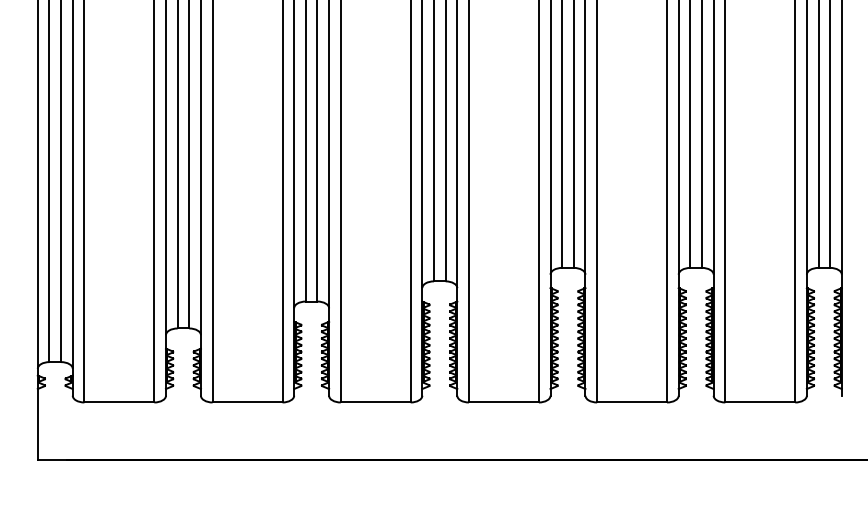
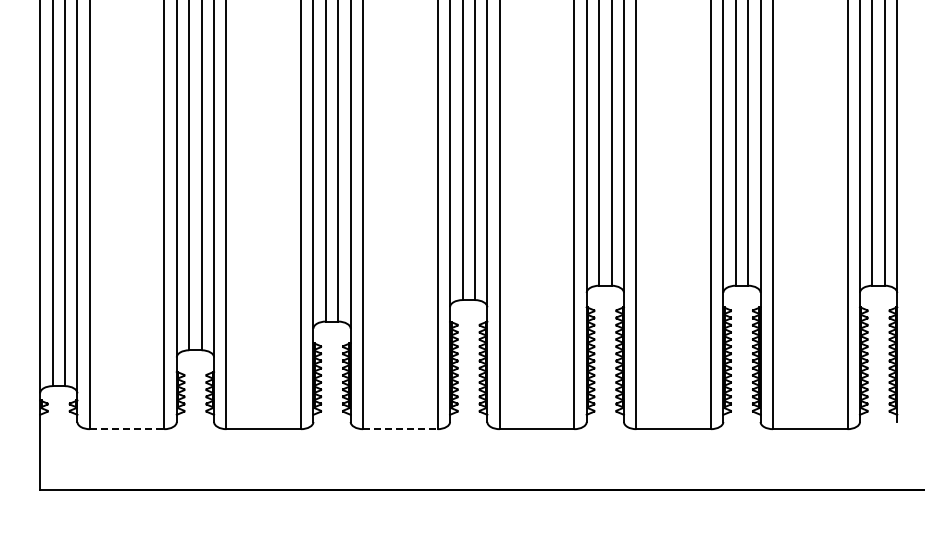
line: (119, 402) -> (127, 429), solid -> dashed
line: (375, 402) -> (400, 429), solid -> dashed

